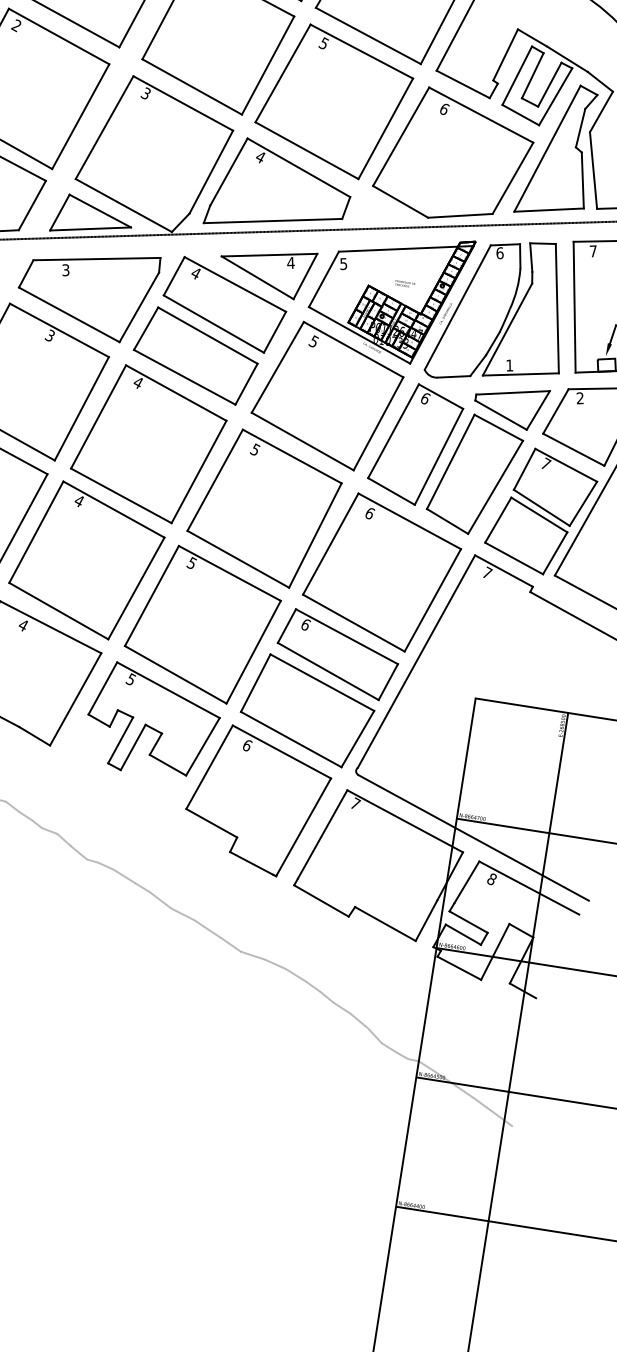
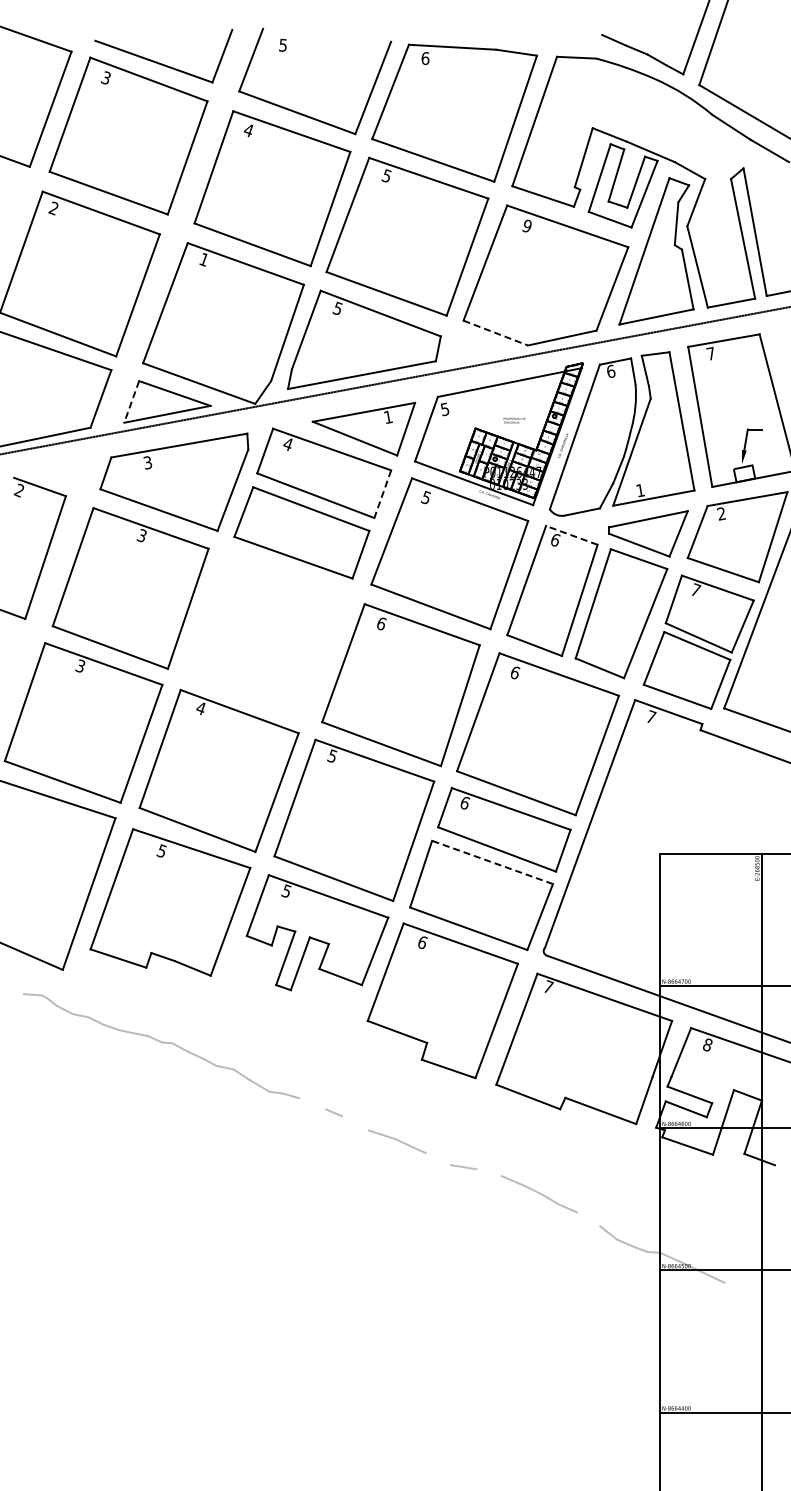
text: (145, 93) -> (203, 259), 3 -> 1
text: (444, 108) -> (527, 225), 6 -> 9
text: (260, 156) -> (337, 308), 4 -> 5
line: (400, 202) -> (495, 333), solid -> dashed
line: (59, 213) -> (131, 402), solid -> dashed
text: (291, 262) -> (388, 416), 4 -> 1
line: (274, 332) -> (382, 494), solid -> dashed
line: (440, 396) -> (571, 535), solid -> dashed
part: (148, 444) -> (265, 635), removed
text: (255, 449) -> (381, 623), 5 -> 6
text: (23, 624) -> (161, 850), 4 -> 5
line: (322, 682) -> (492, 862), solid -> dashed
line: (124, 876) -> (312, 1103), removed
line: (160, 900) -> (355, 1123), removed
line: (230, 945) -> (438, 1159), removed
line: (275, 964) -> (489, 1172), removed
line: (358, 1020) -> (588, 1218), removed
line: (493, 1112) -> (748, 1295), removed

